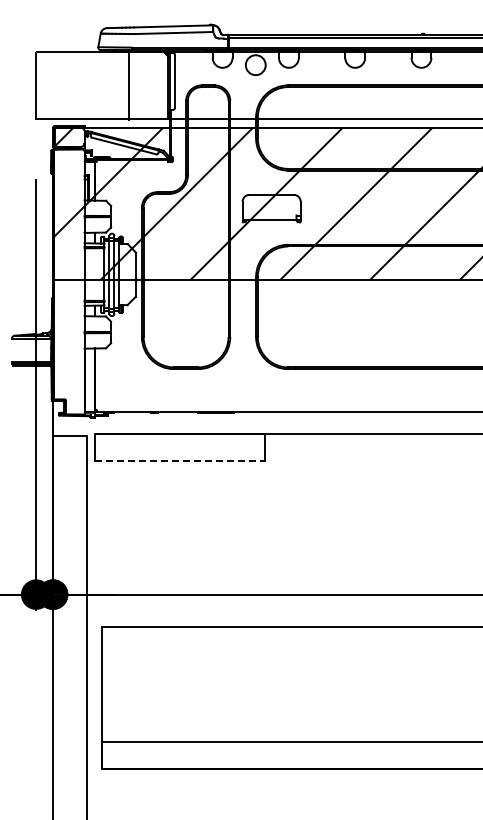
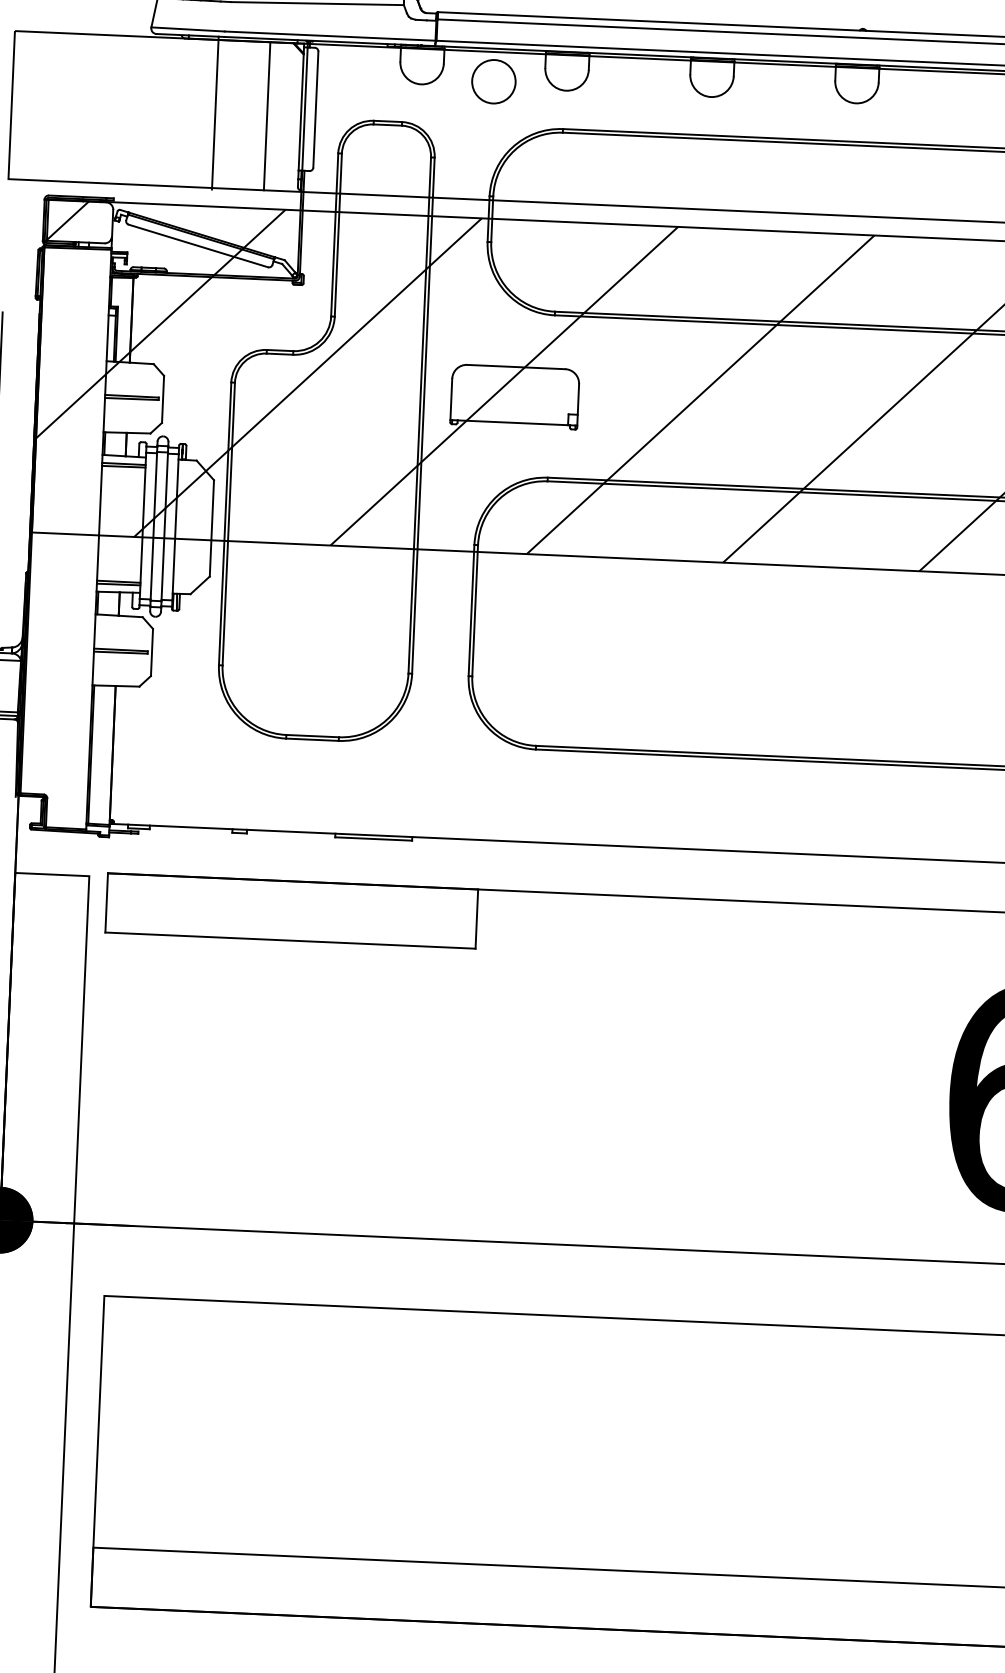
line: (152, 85) -> (266, 116), added
line: (180, 461) -> (291, 941), dashed -> solid

